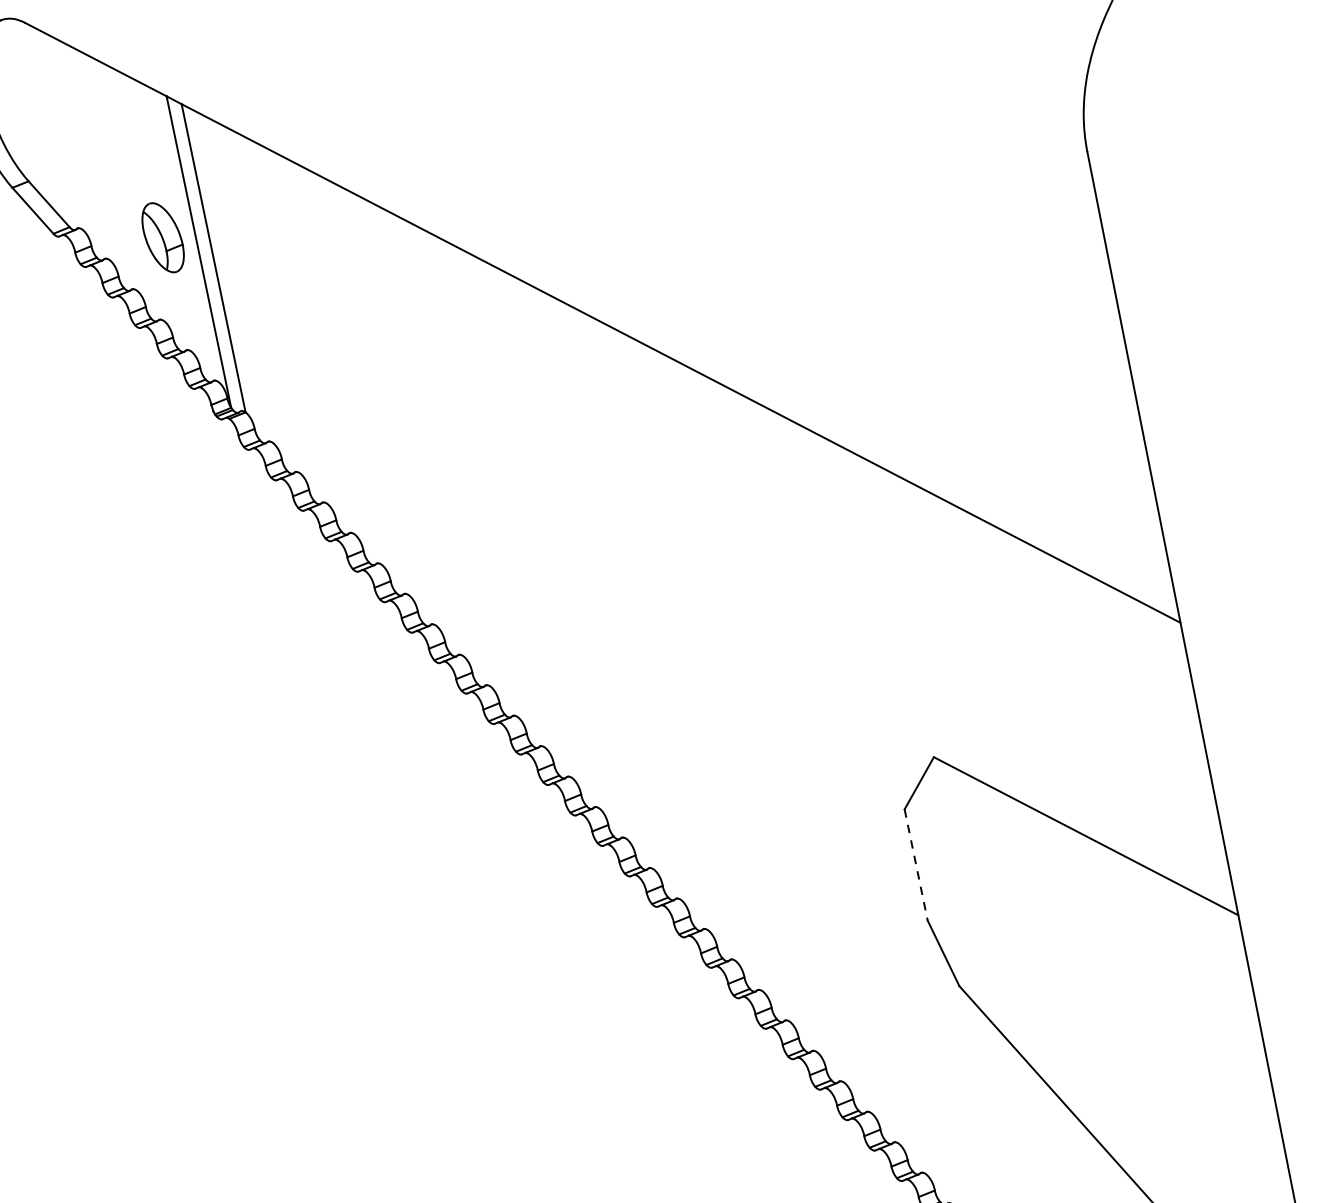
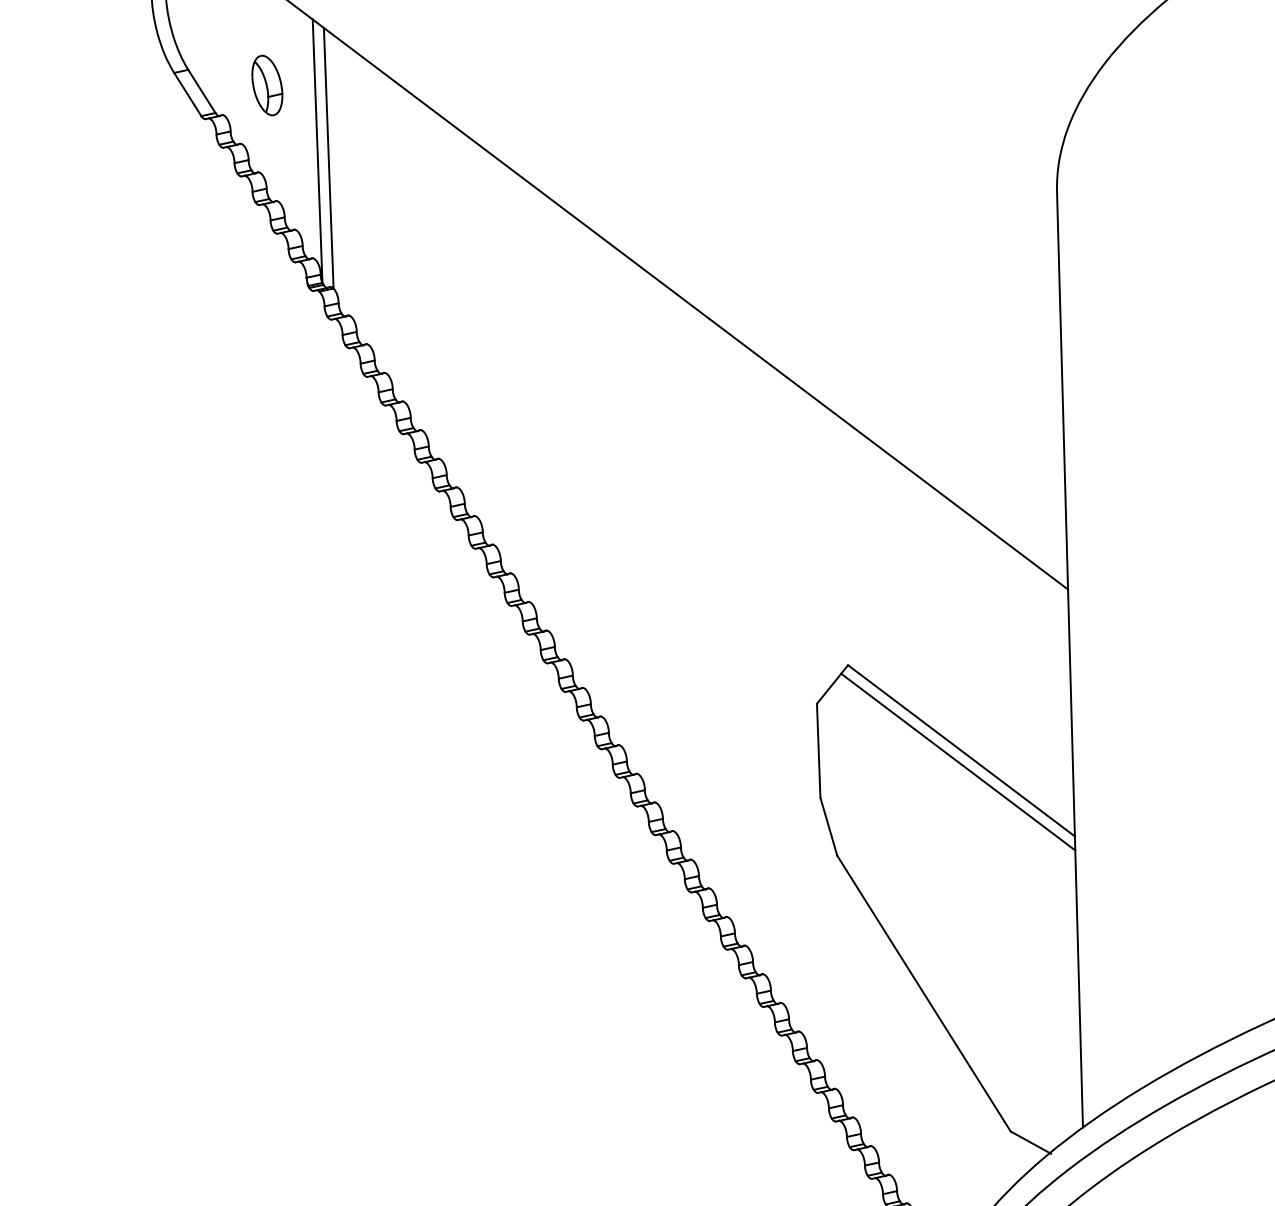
part: (163, 237) -> (267, 85), moved
line: (1084, 849) -> (958, 761), added
line: (916, 865) -> (818, 751), dashed -> solid

